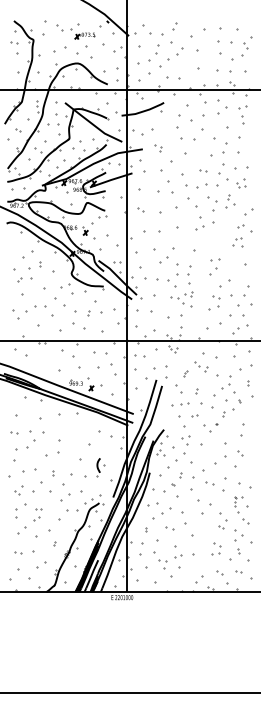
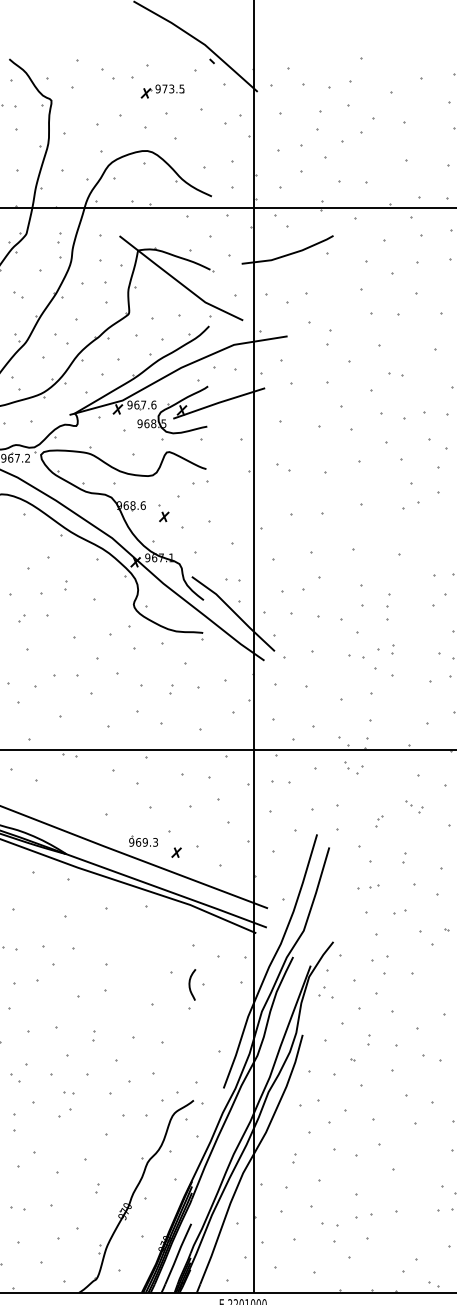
part: (174, 26) -> (355, 71), size x1.6
part: (158, 148) -> (321, 334), size x1.6
part: (203, 170) -> (396, 373), moved
part: (163, 259) -> (310, 582), moved
part: (189, 274) -> (388, 606), size x0.7
part: (201, 366) -> (414, 805), size x0.6
part: (180, 404) -> (368, 887), size x0.6
part: (100, 467) -> (196, 989), moved
part: (37, 514) -> (66, 1103), moved
part: (169, 528) -> (345, 1155), size x1.6

